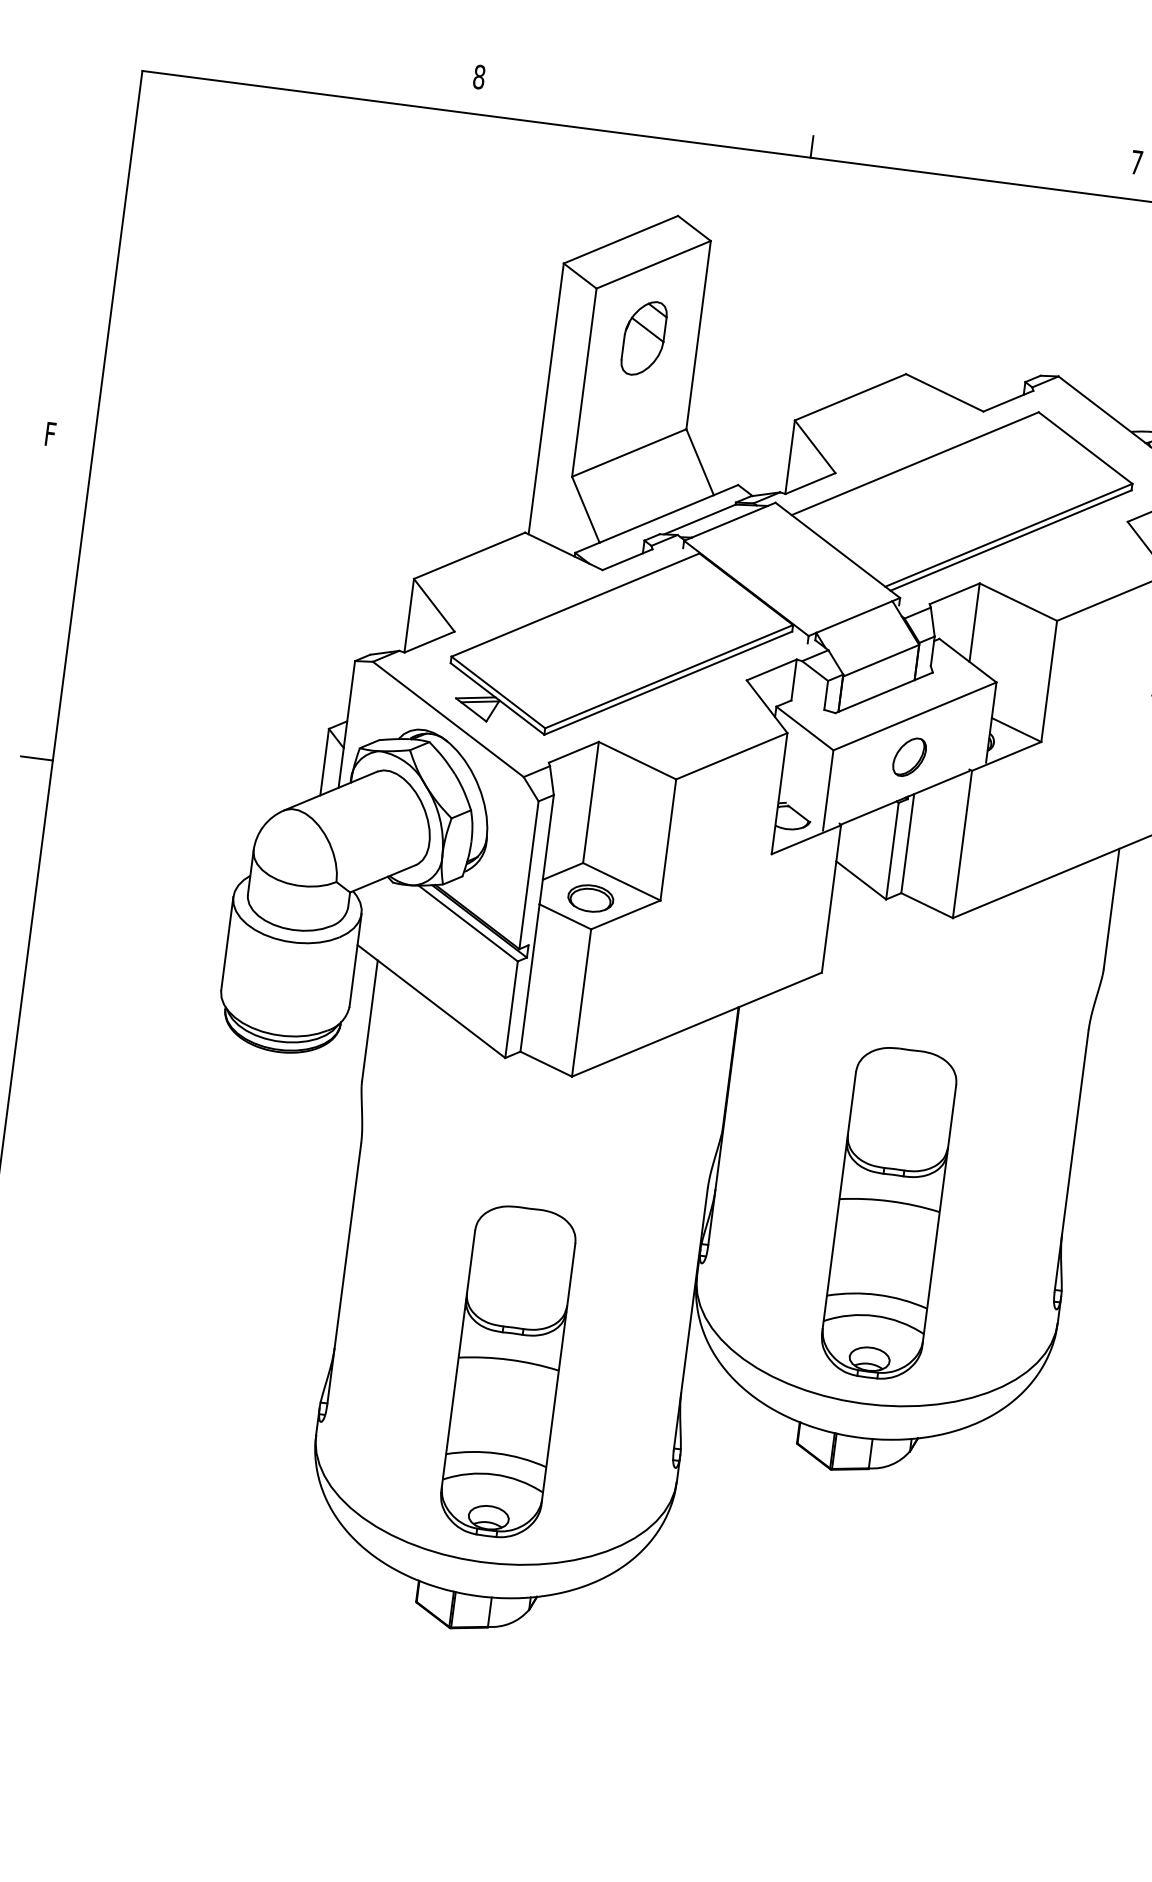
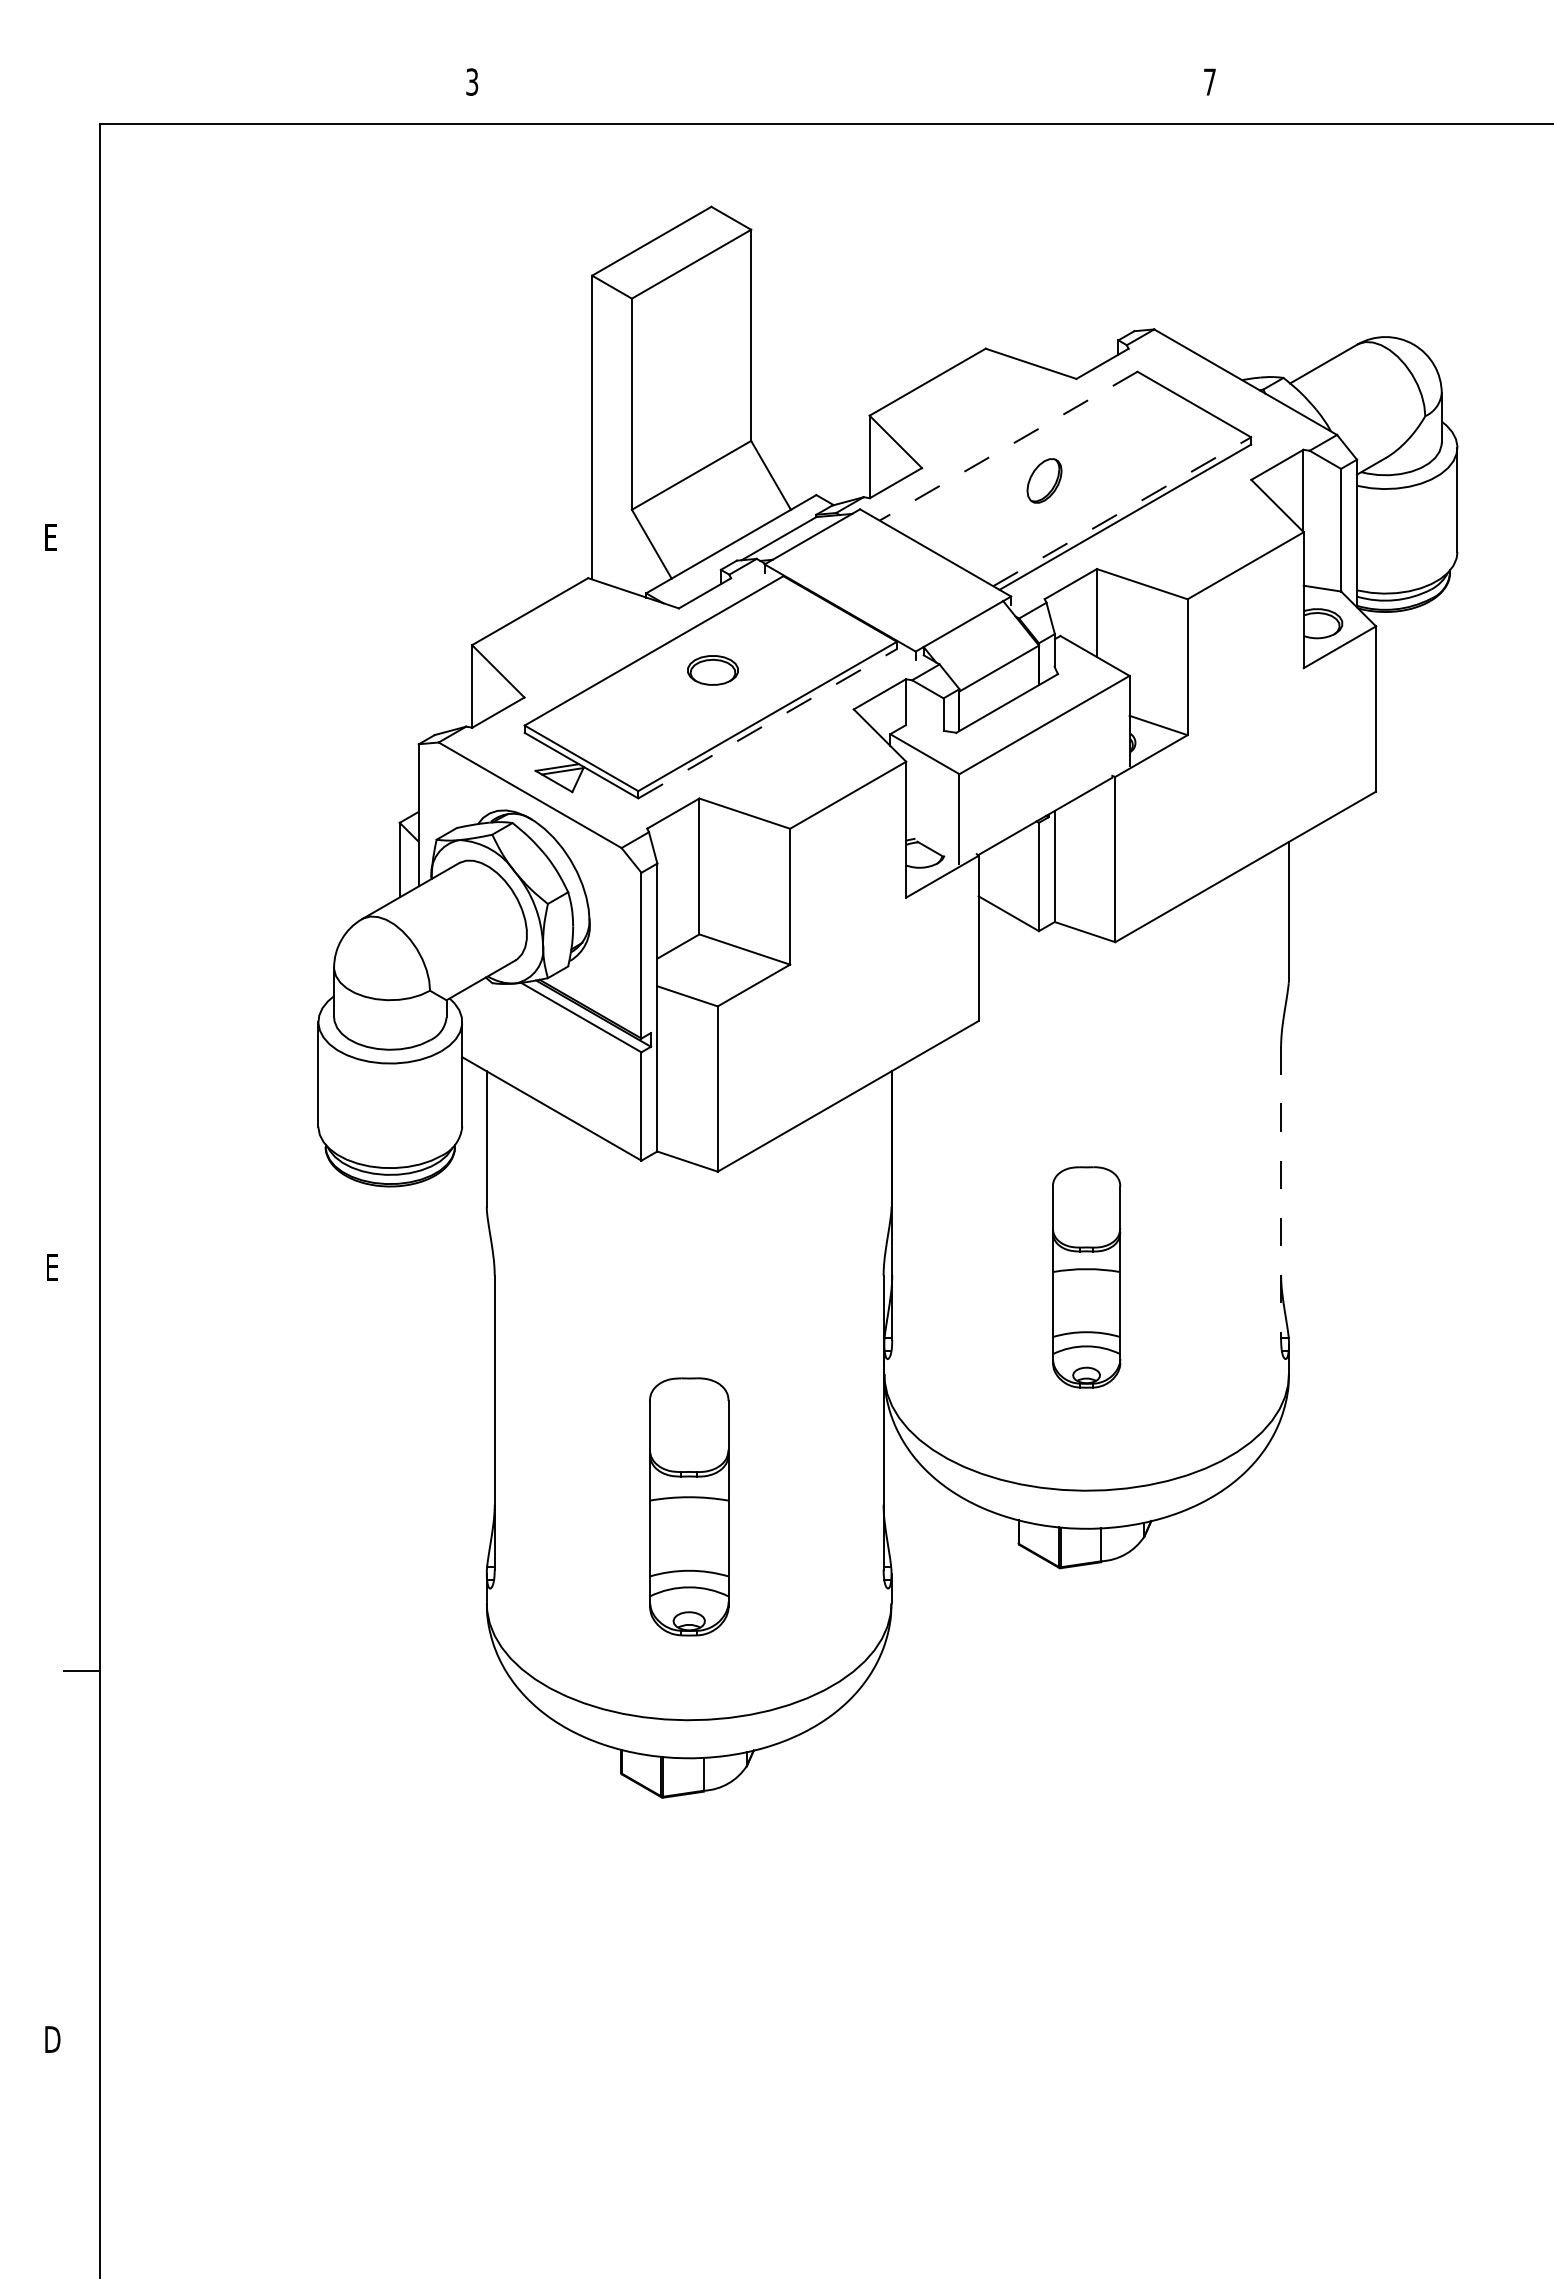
text: (479, 76) -> (472, 81), 8 -> 3
line: (812, 146) -> (849, 111), removed
part: (644, 338) -> (691, 346), removed
text: (52, 434) -> (52, 537), F -> E
line: (915, 463) -> (1008, 446), solid -> dashed
line: (1009, 535) -> (1122, 511), solid -> dashed
line: (669, 683) -> (768, 723), solid -> dashed
part: (909, 756) -> (1044, 480), moved
line: (36, 758) -> (81, 897), removed
part: (590, 898) -> (712, 670), moved
line: (1071, 1161) -> (1281, 1193), solid -> dashed
part: (888, 1213) -> (1086, 1277), size x0.6
part: (508, 1371) -> (689, 1506), size x0.7

